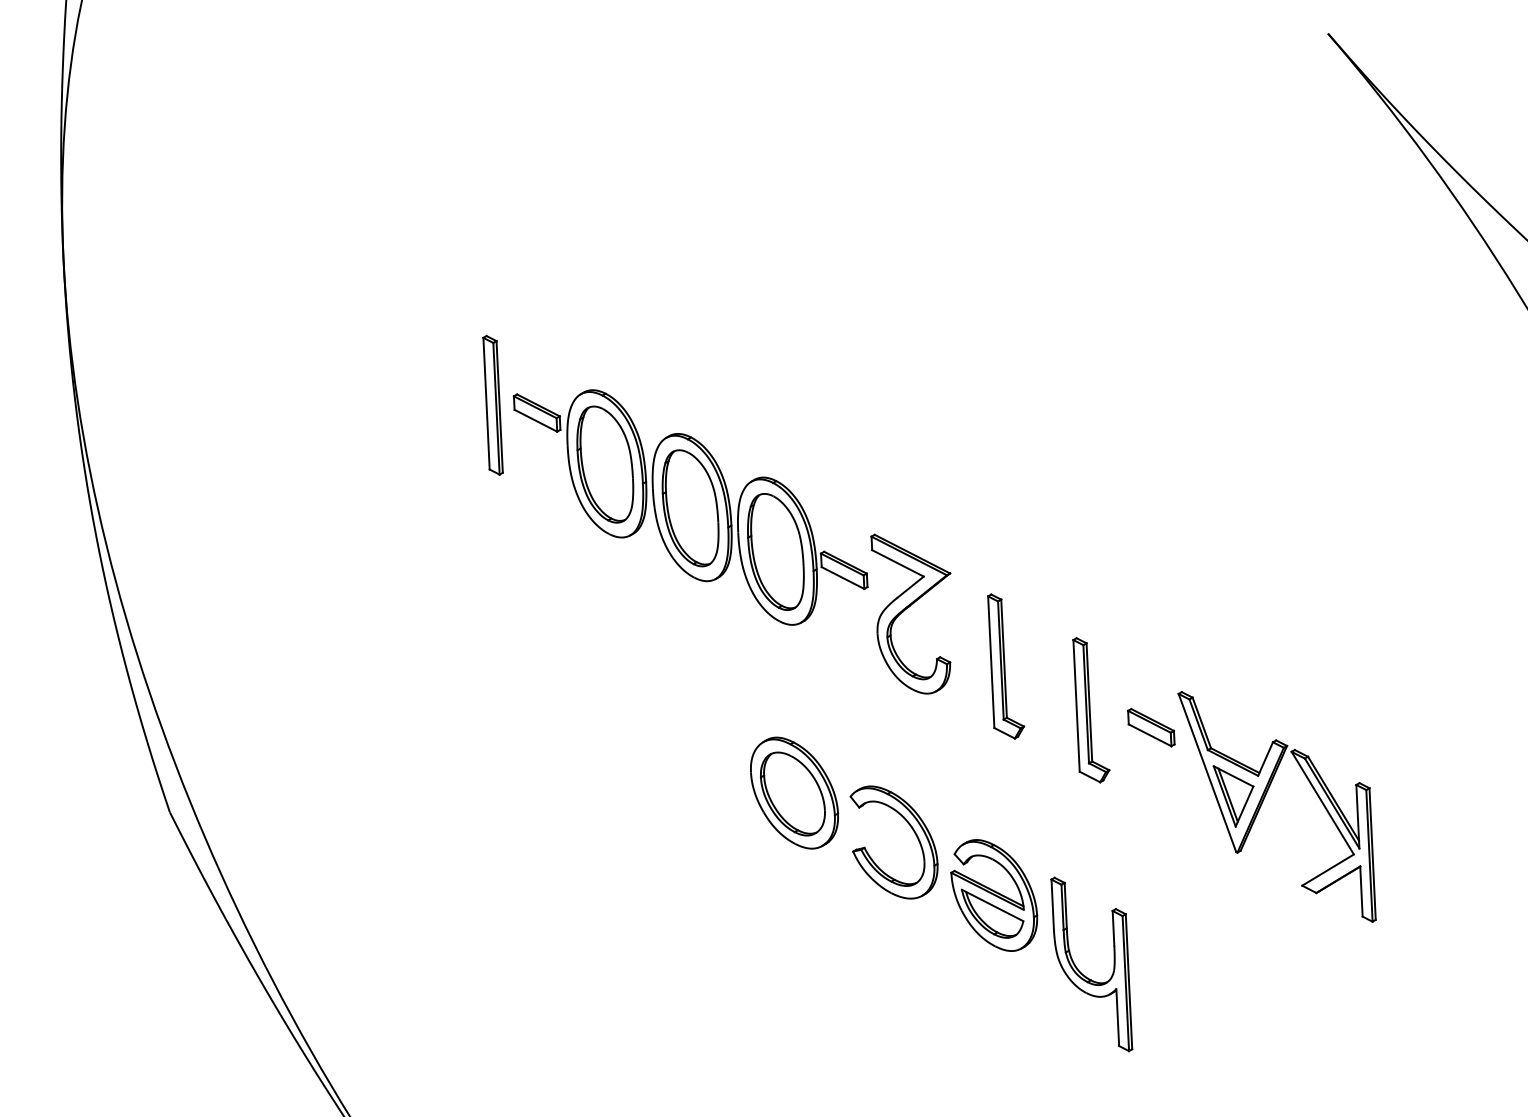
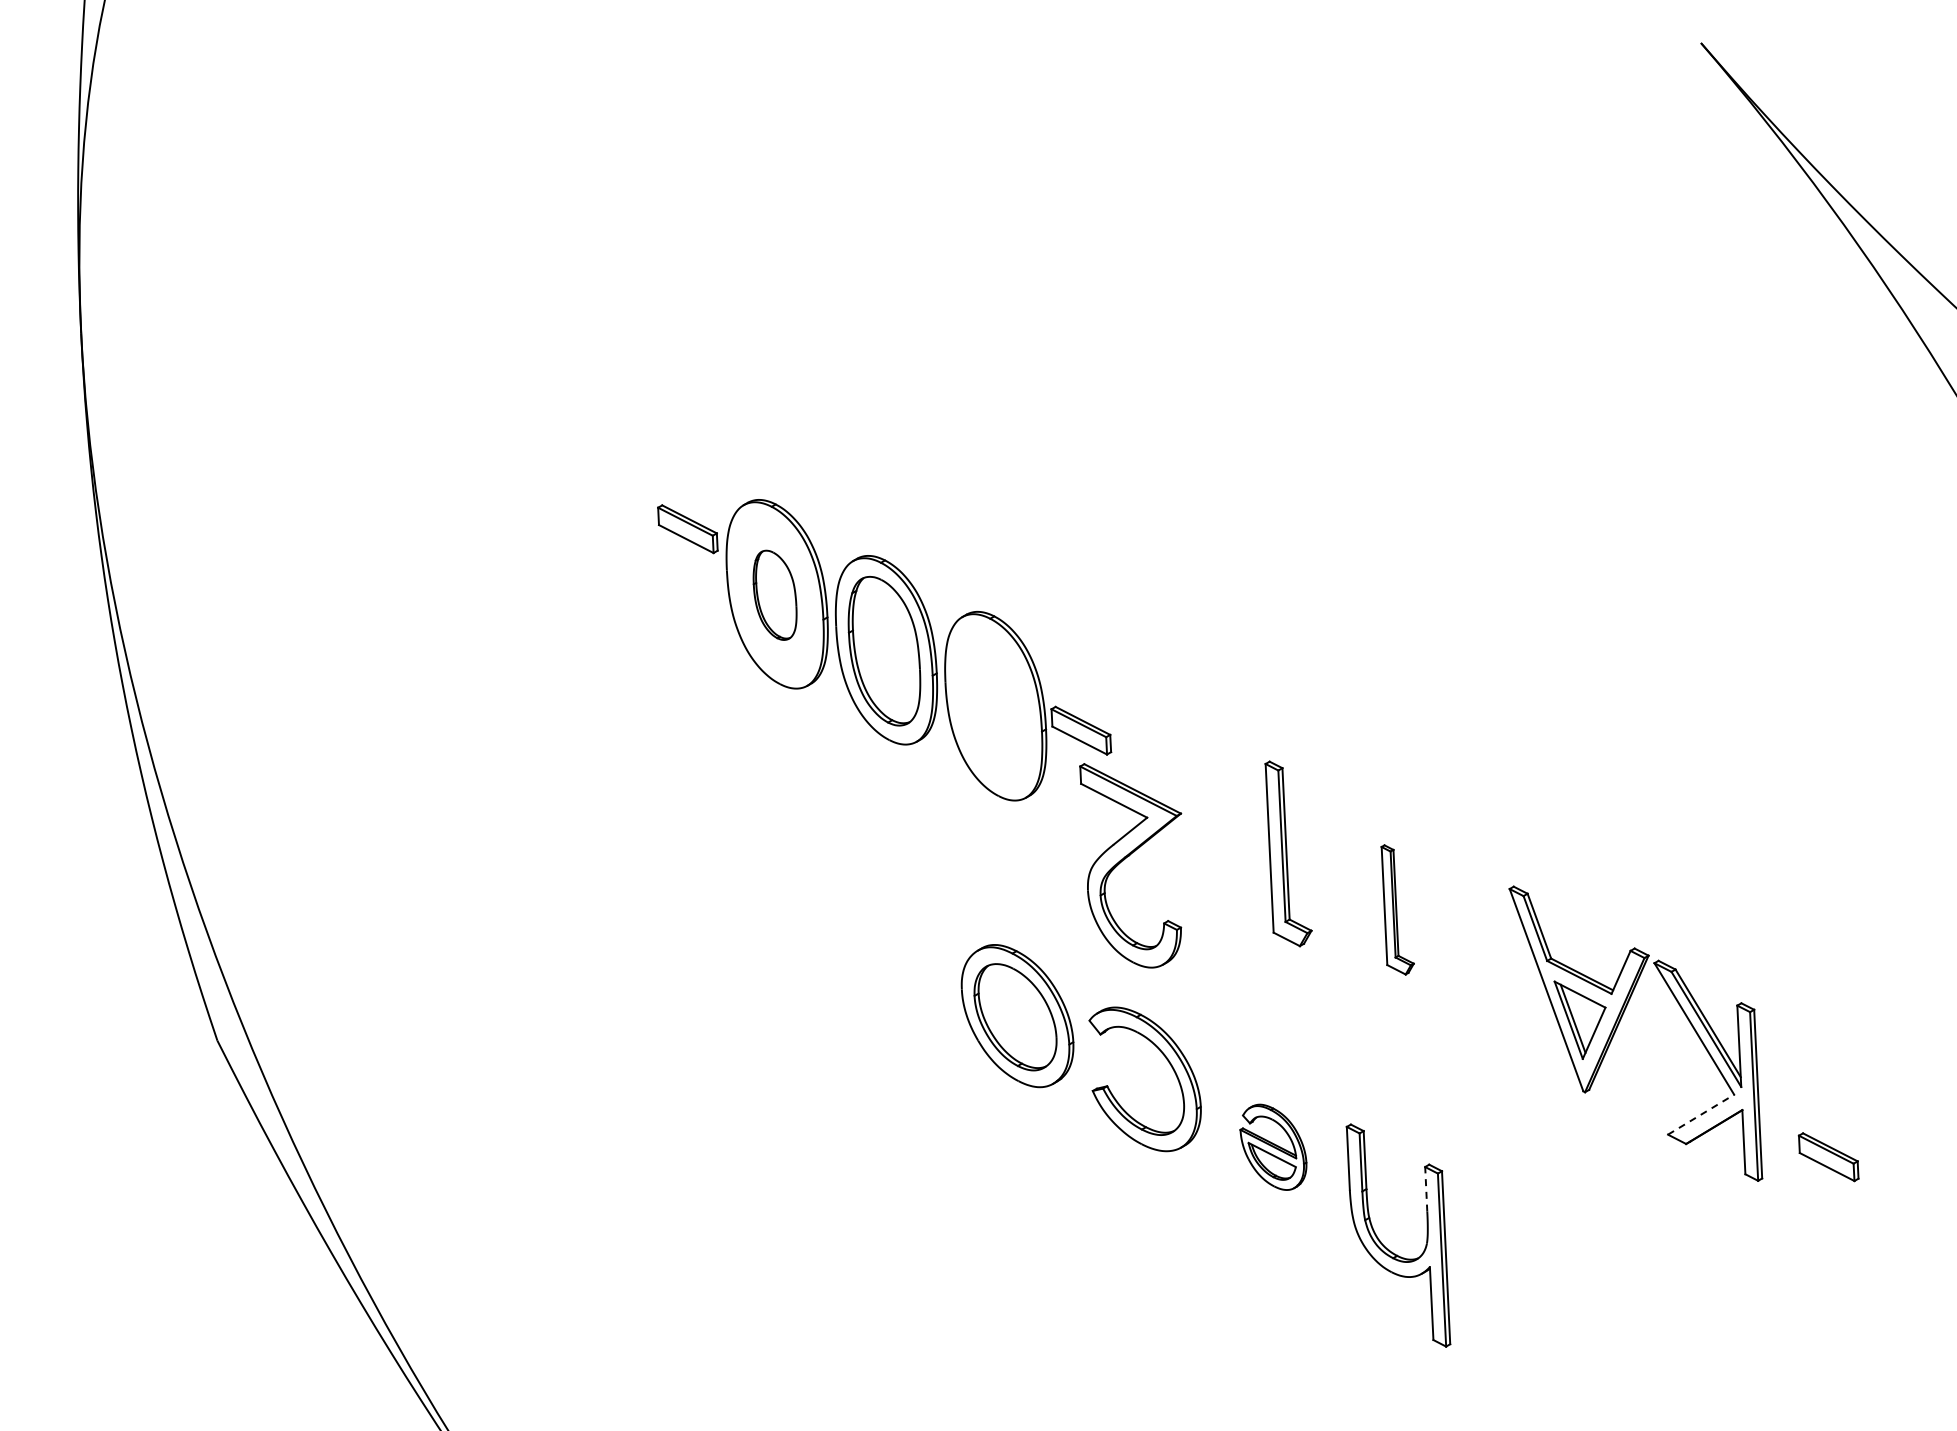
part: (493, 405) -> (631, 519), removed
part: (604, 464) -> (774, 595), size x0.6
part: (775, 551) -> (993, 706), removed
part: (906, 609) -> (1125, 859), moved
part: (1091, 709) -> (1397, 909), size x0.7
part: (1151, 727) -> (1828, 1157), moved
line: (1328, 869) -> (1701, 1114), solid -> dashed
part: (994, 895) -> (1273, 1147), size x0.6
line: (1113, 927) -> (1426, 1188), solid -> dashed

